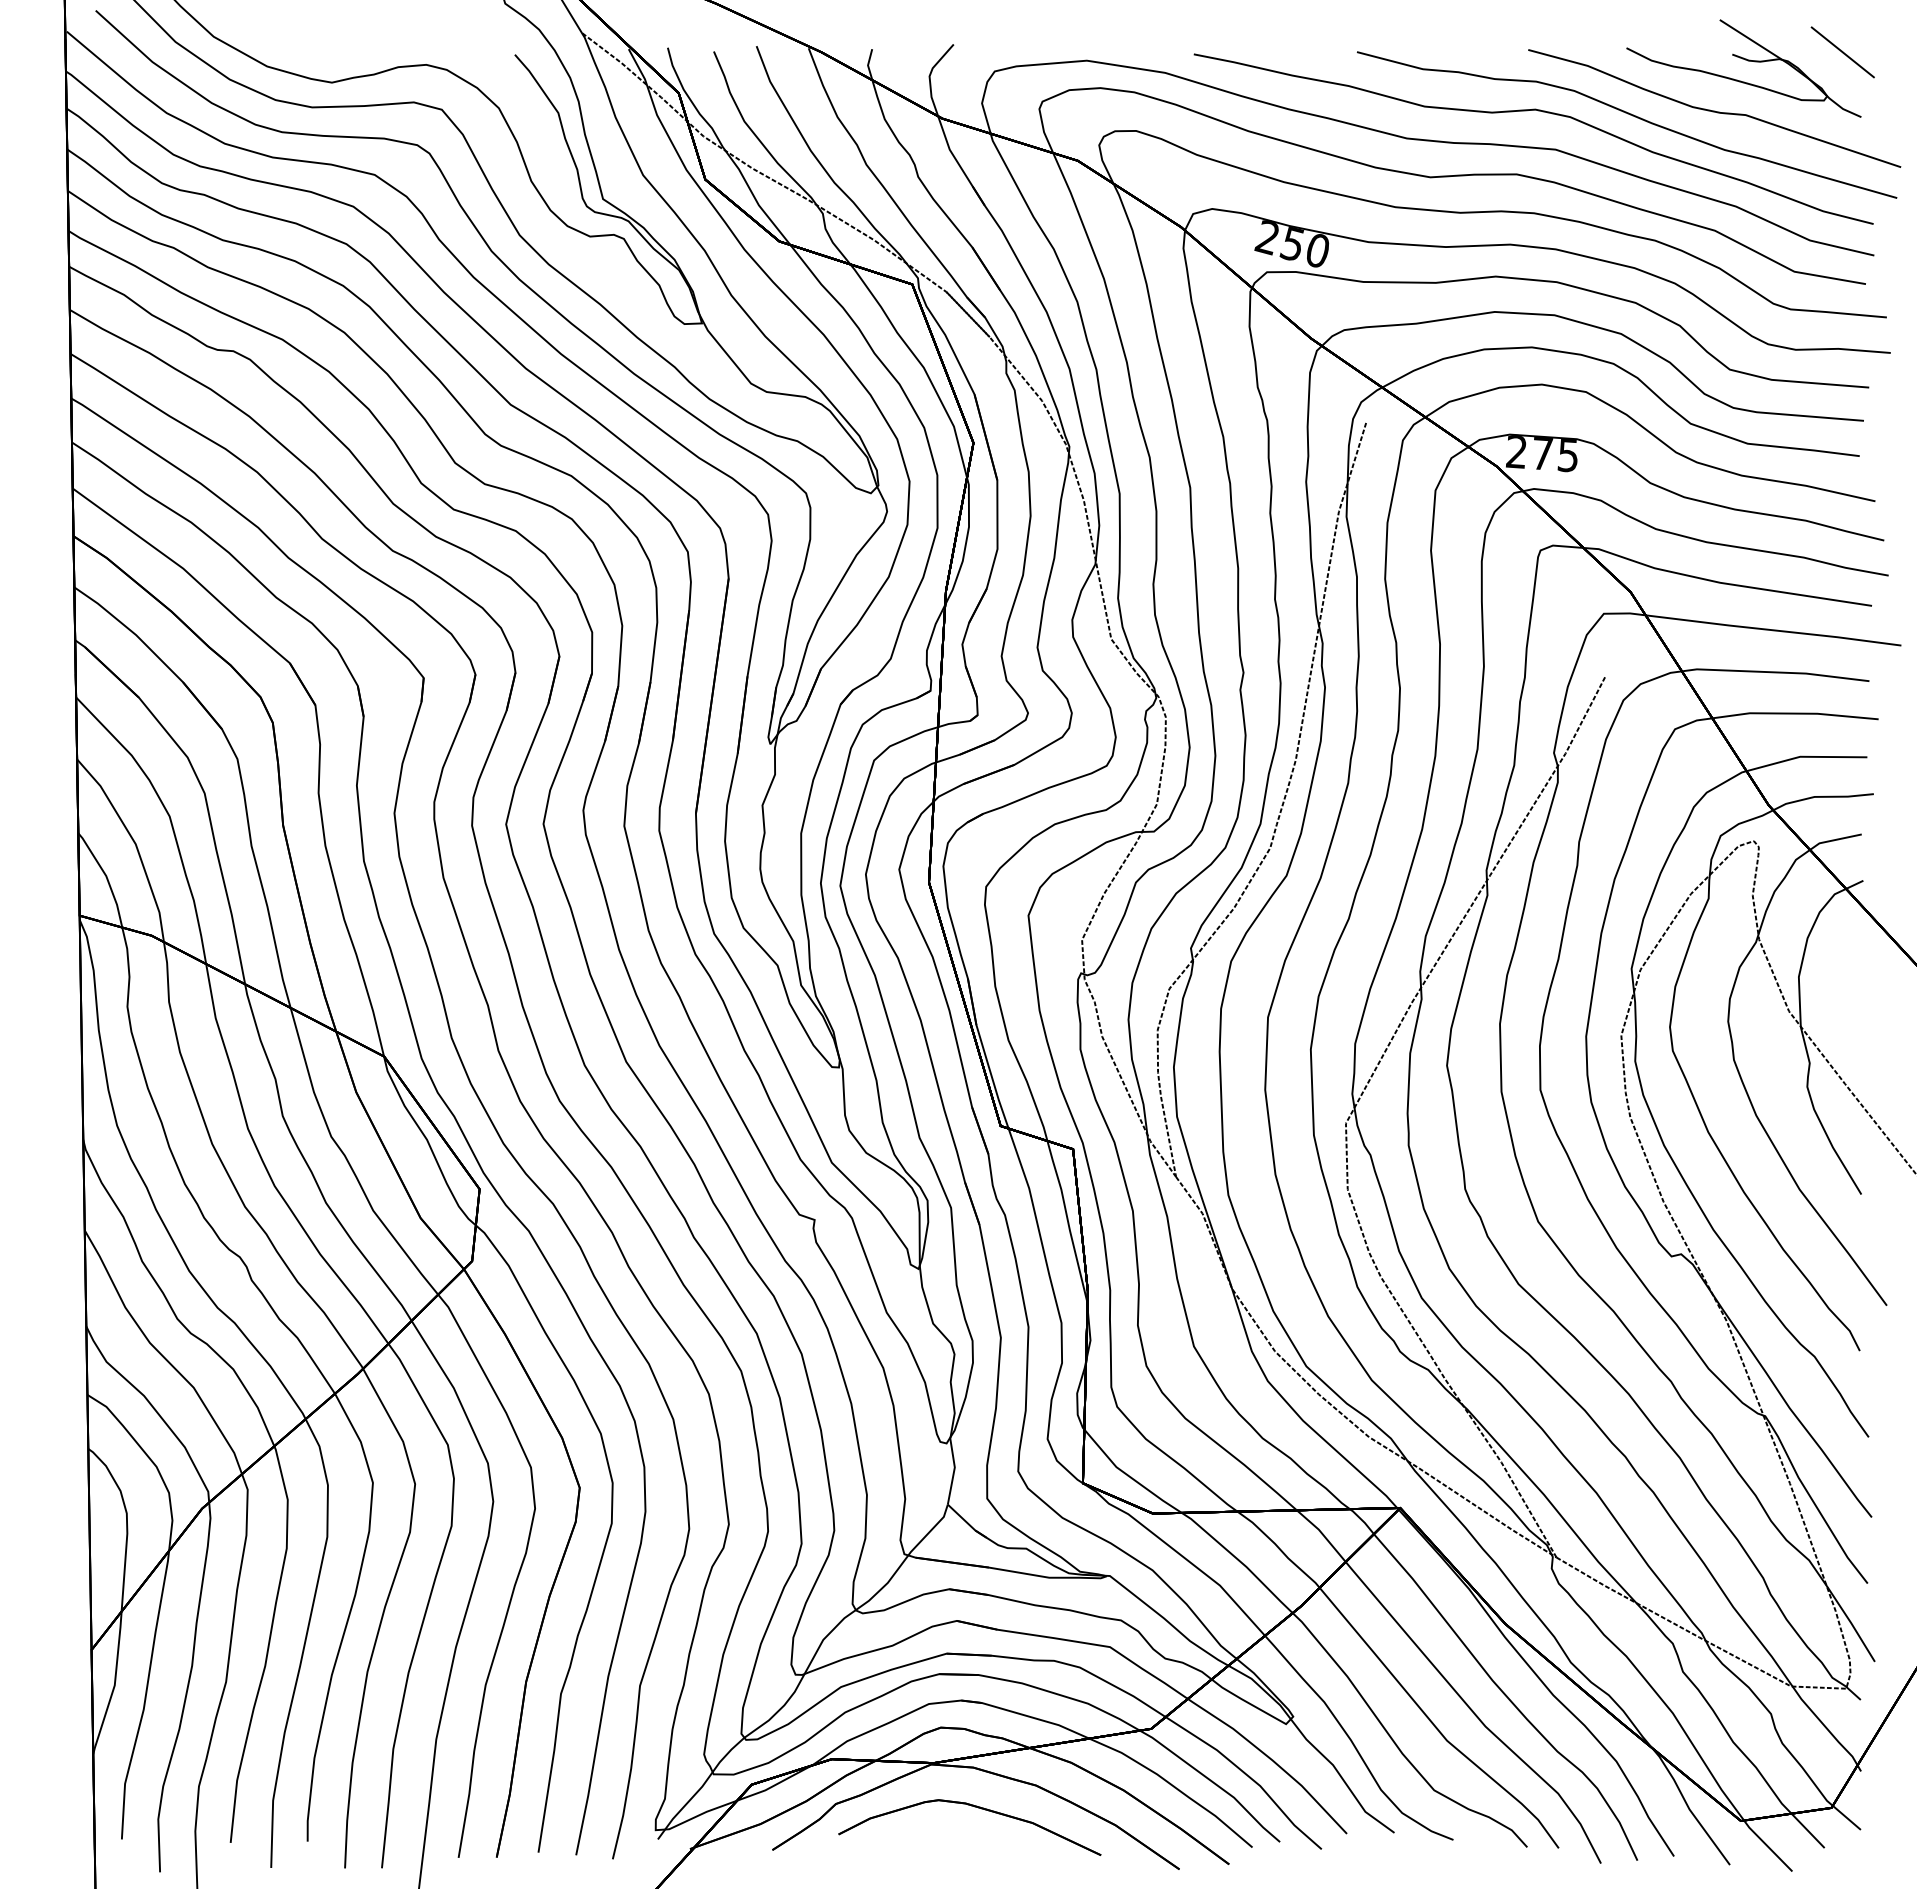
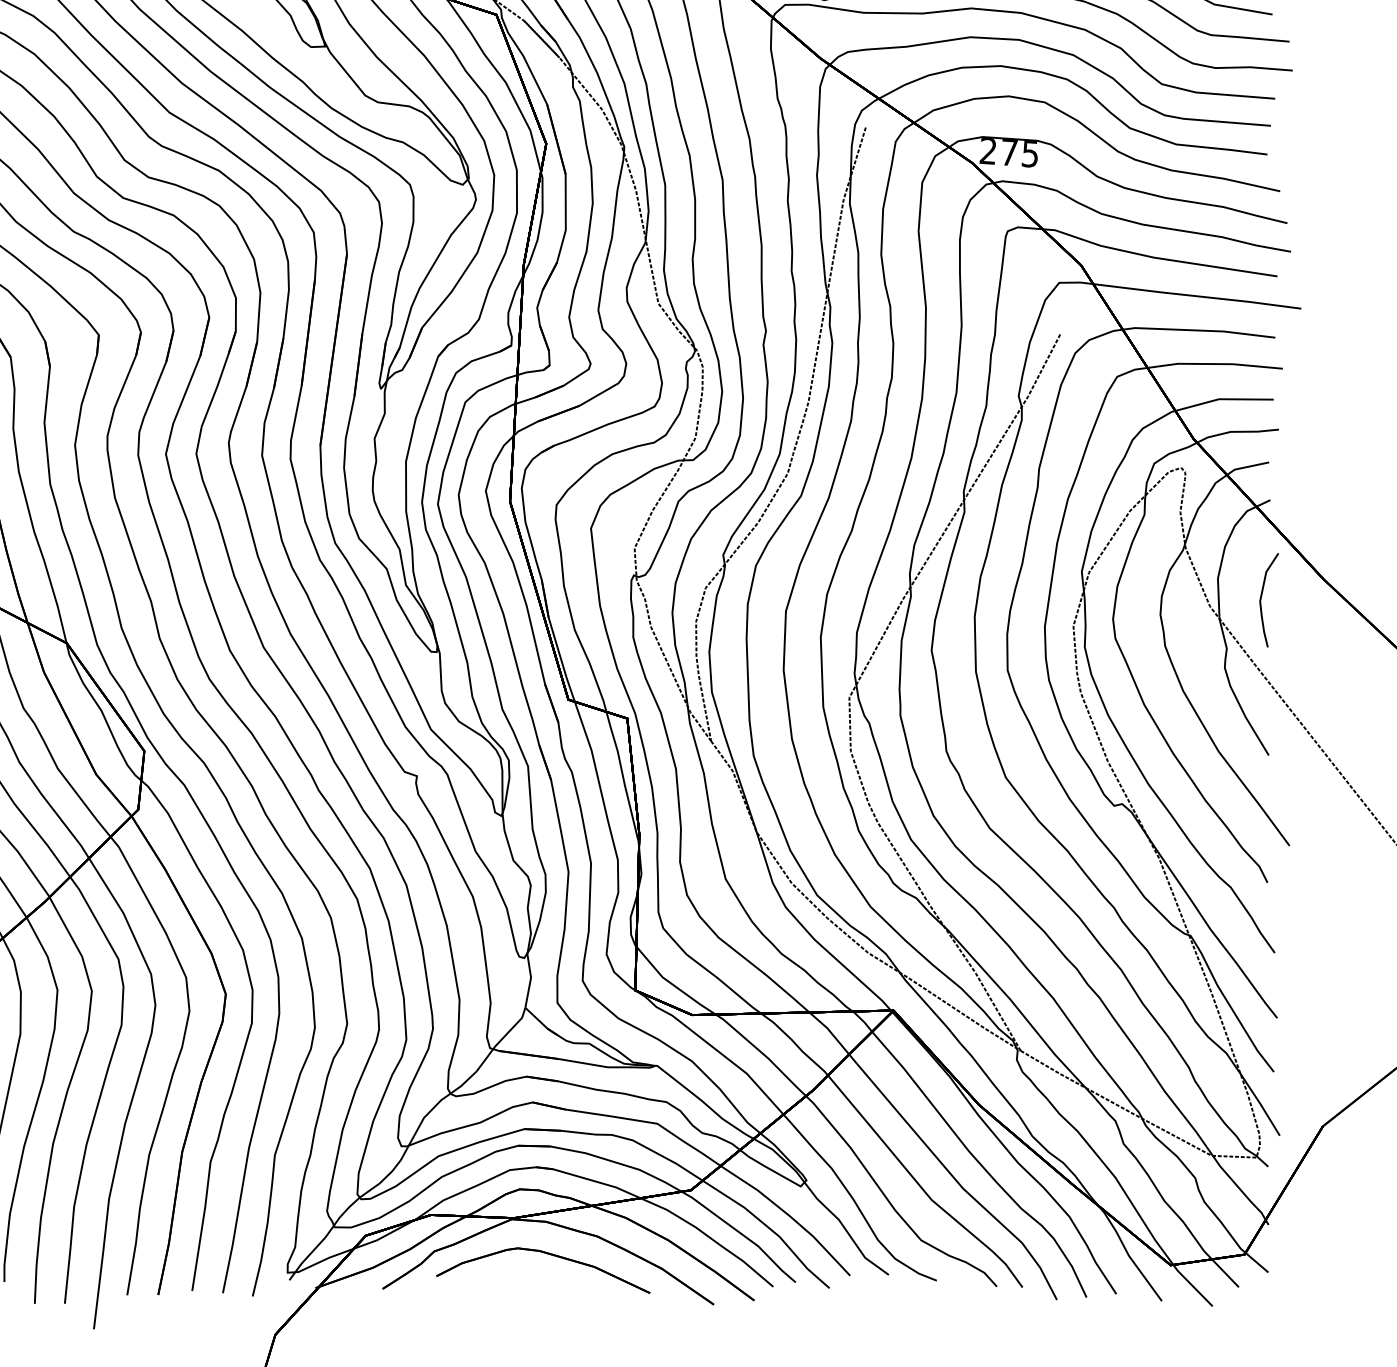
part: (1852, 1002) -> (1261, 599), added

